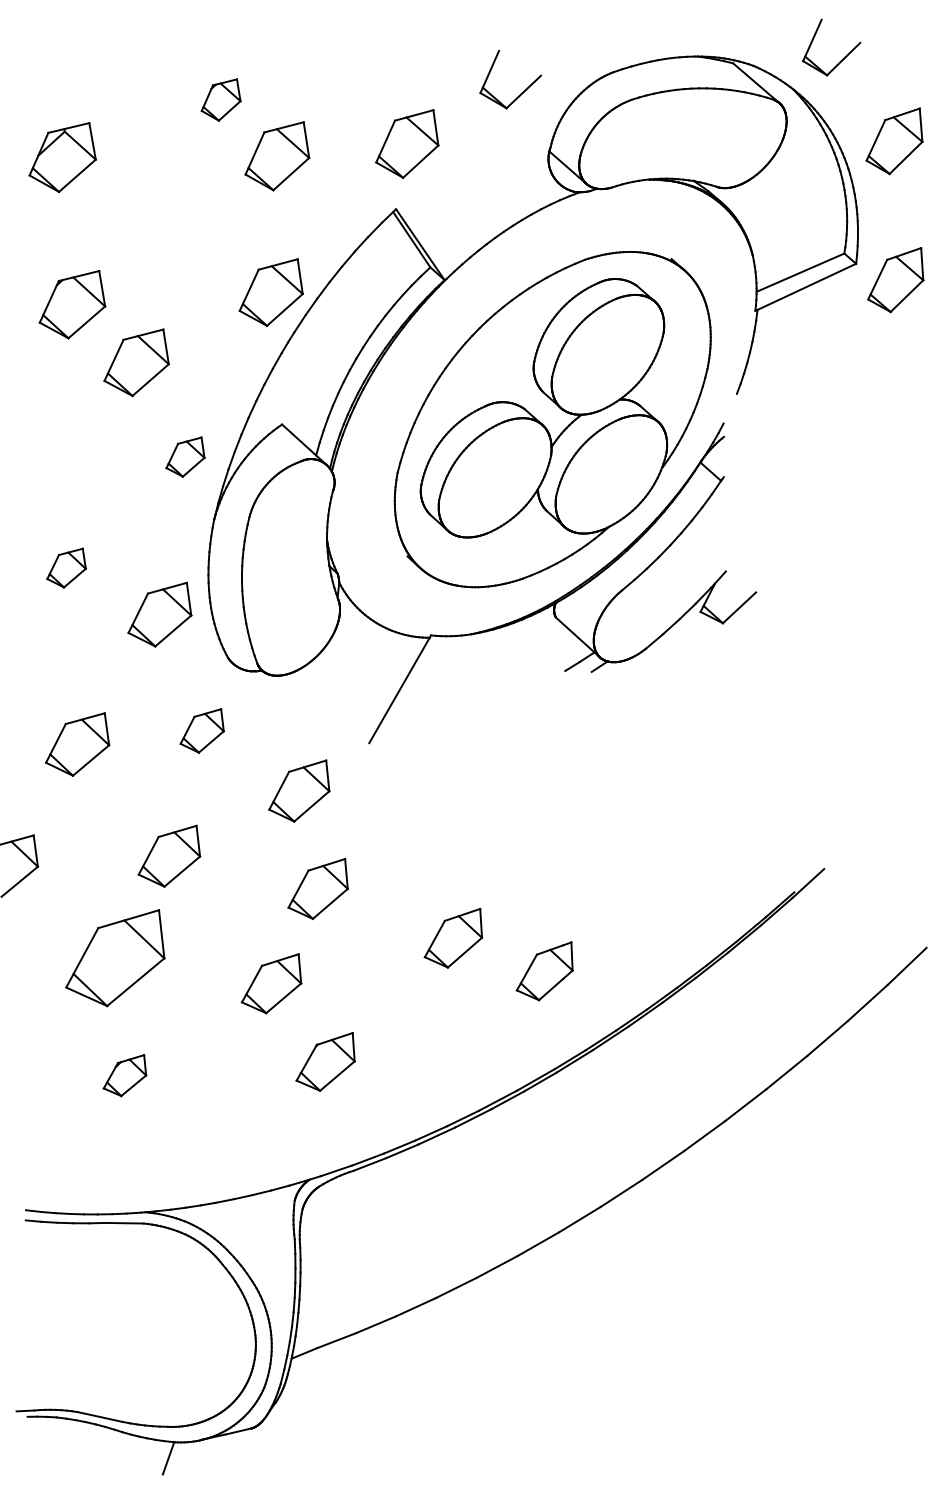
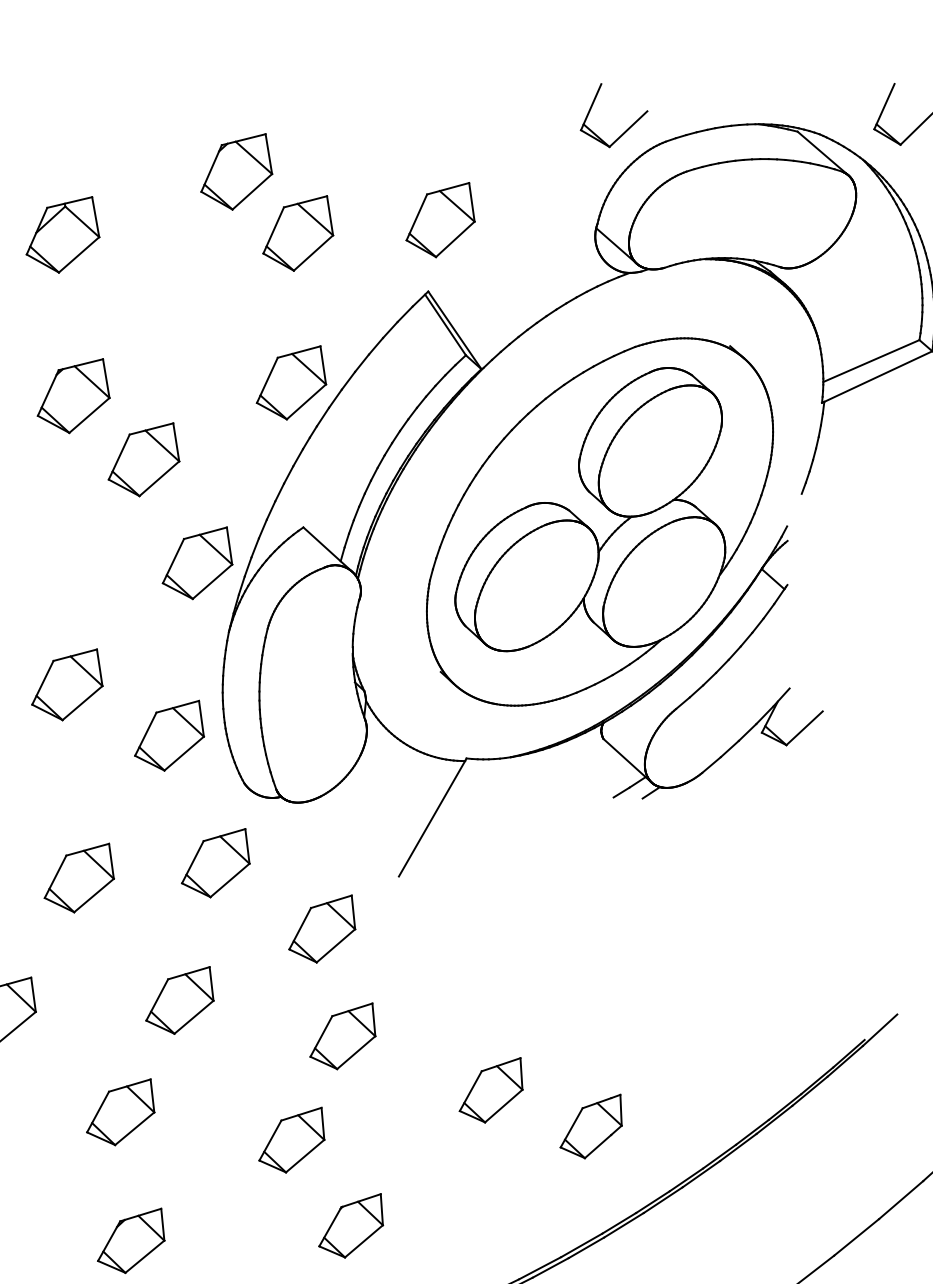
part: (522, 91) -> (627, 128), moved
part: (220, 99) -> (235, 171), size x1.67
part: (185, 456) -> (197, 562), size x1.67
part: (66, 567) -> (67, 684), size x1.67
part: (202, 730) -> (216, 862), size x1.43
part: (115, 958) -> (120, 1112), size x0.62
part: (124, 1075) -> (130, 1240), size x1.43

